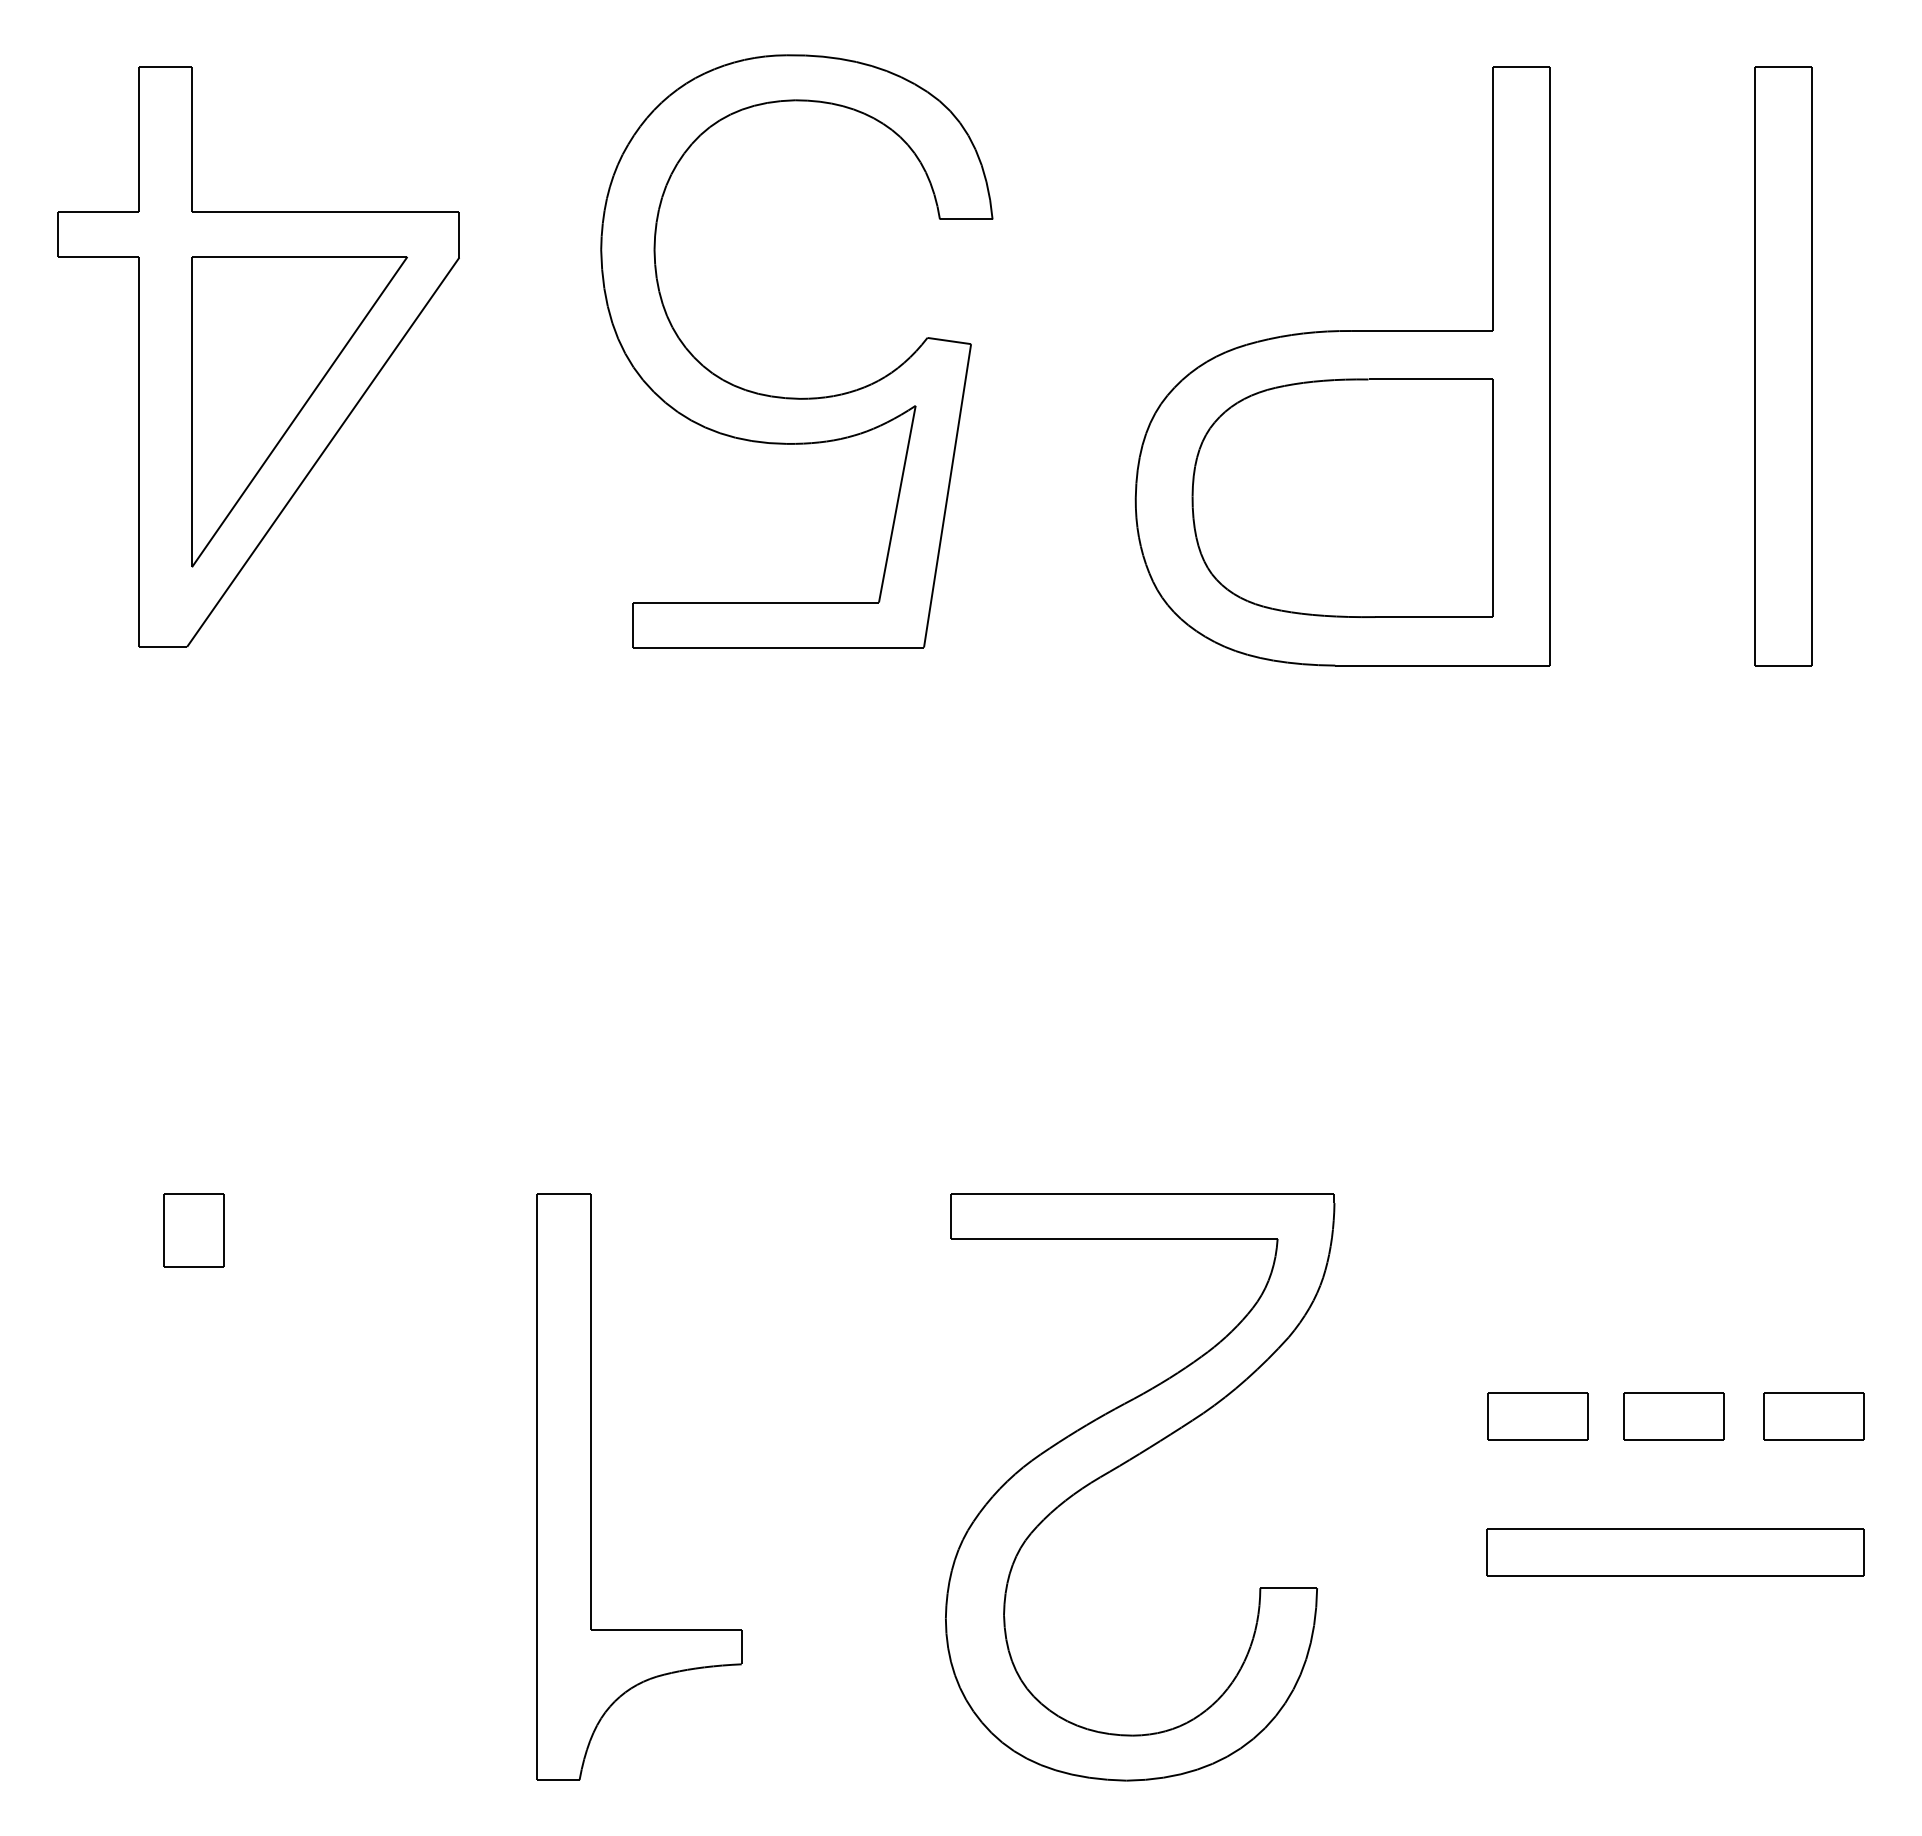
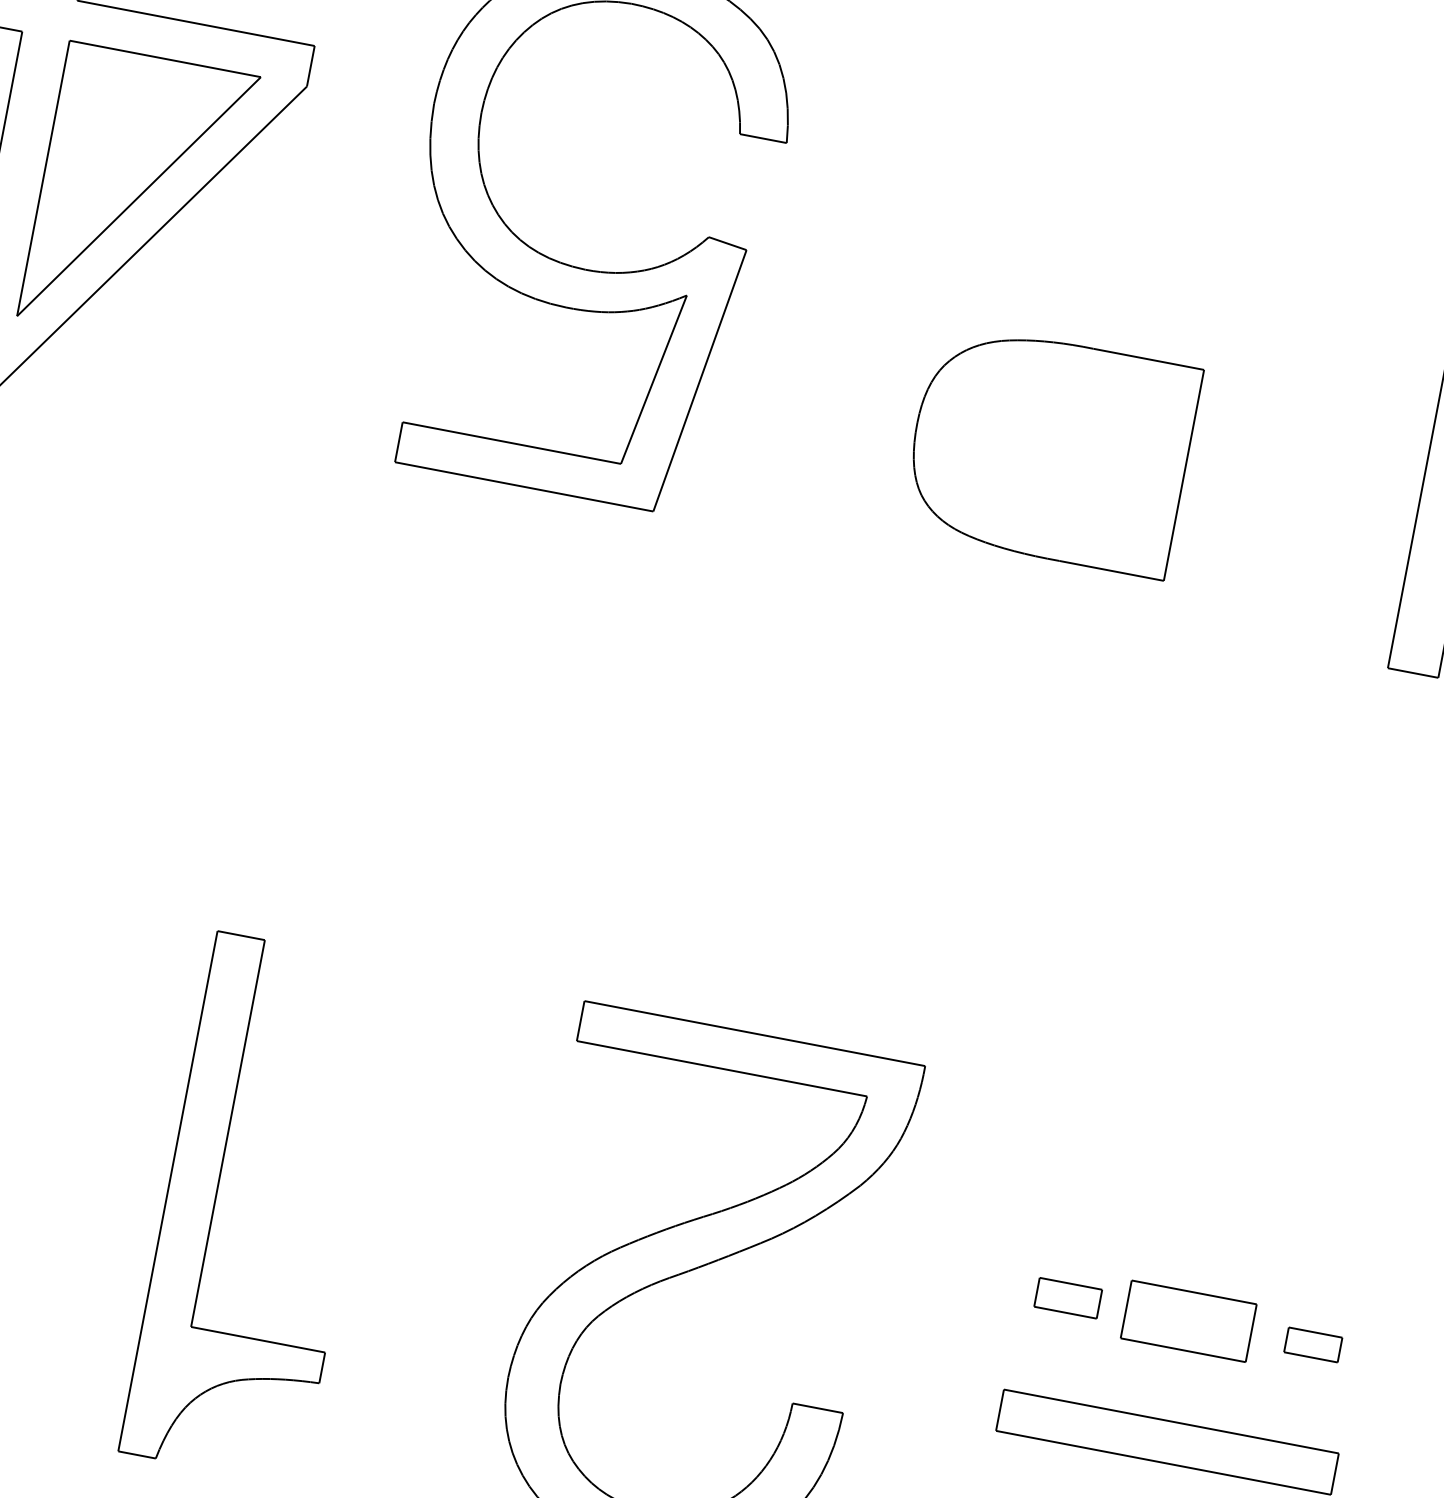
part: (1342, 366) -> (1072, 332), removed
part: (1537, 1416) -> (1067, 1298), size x0.7
part: (1673, 1416) -> (1188, 1321), size x1.4
part: (1813, 1416) -> (1312, 1344), size x0.6

